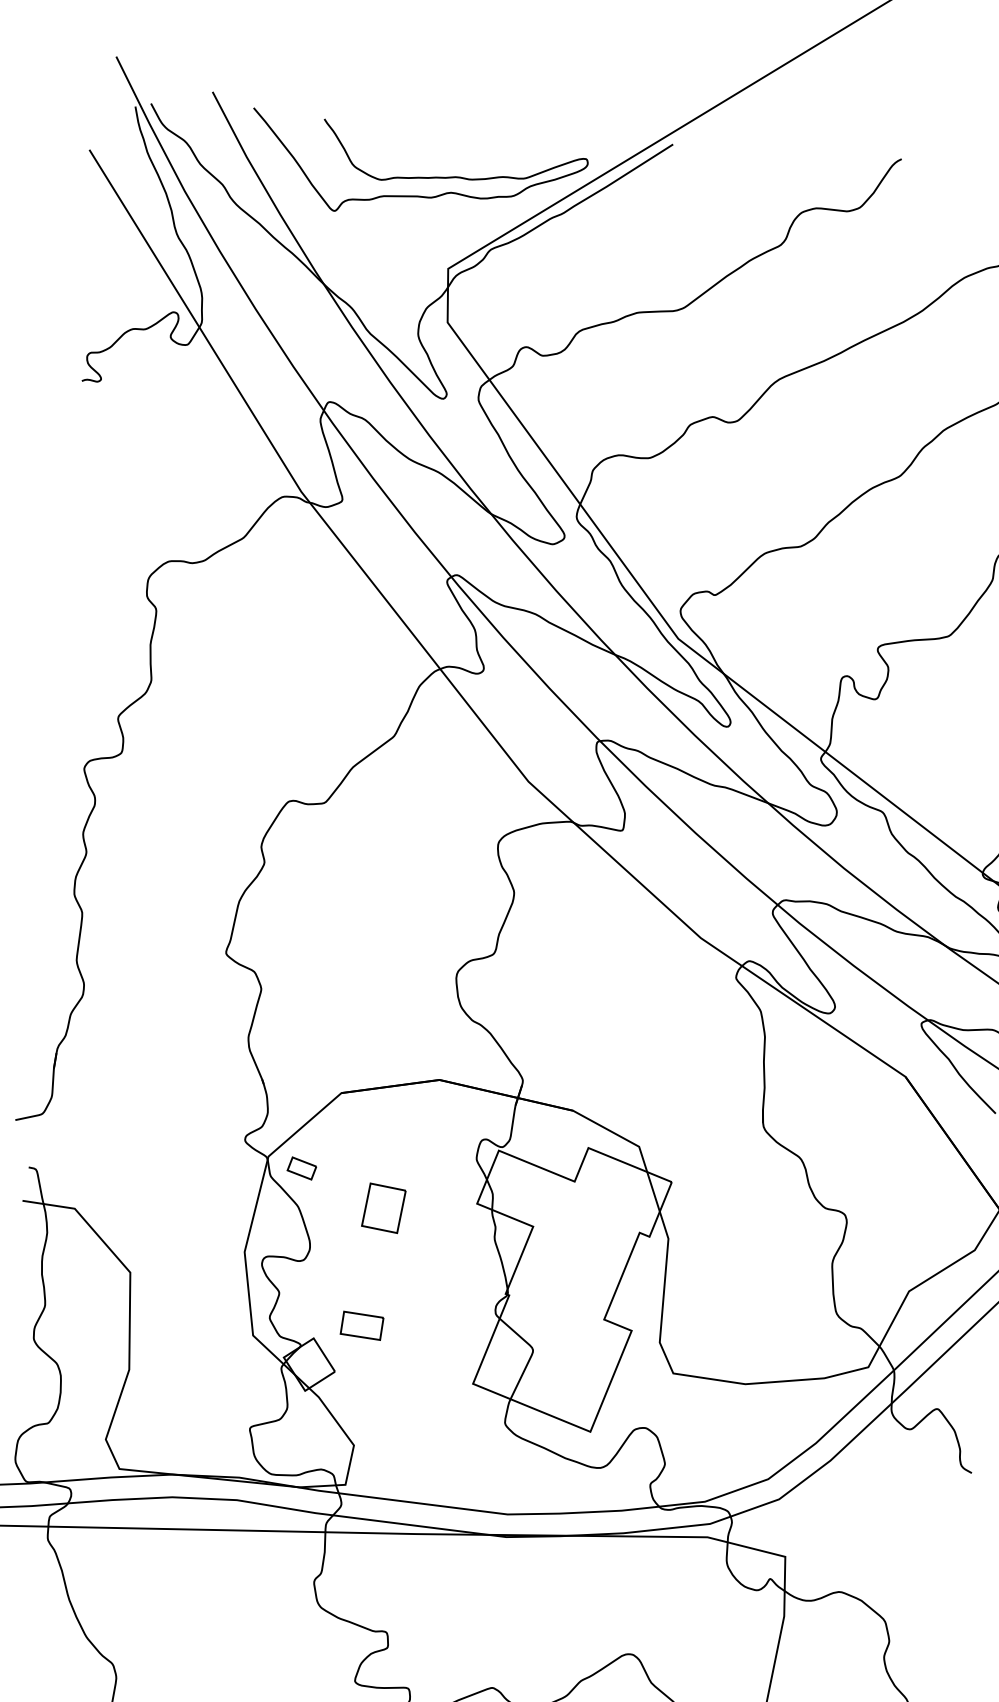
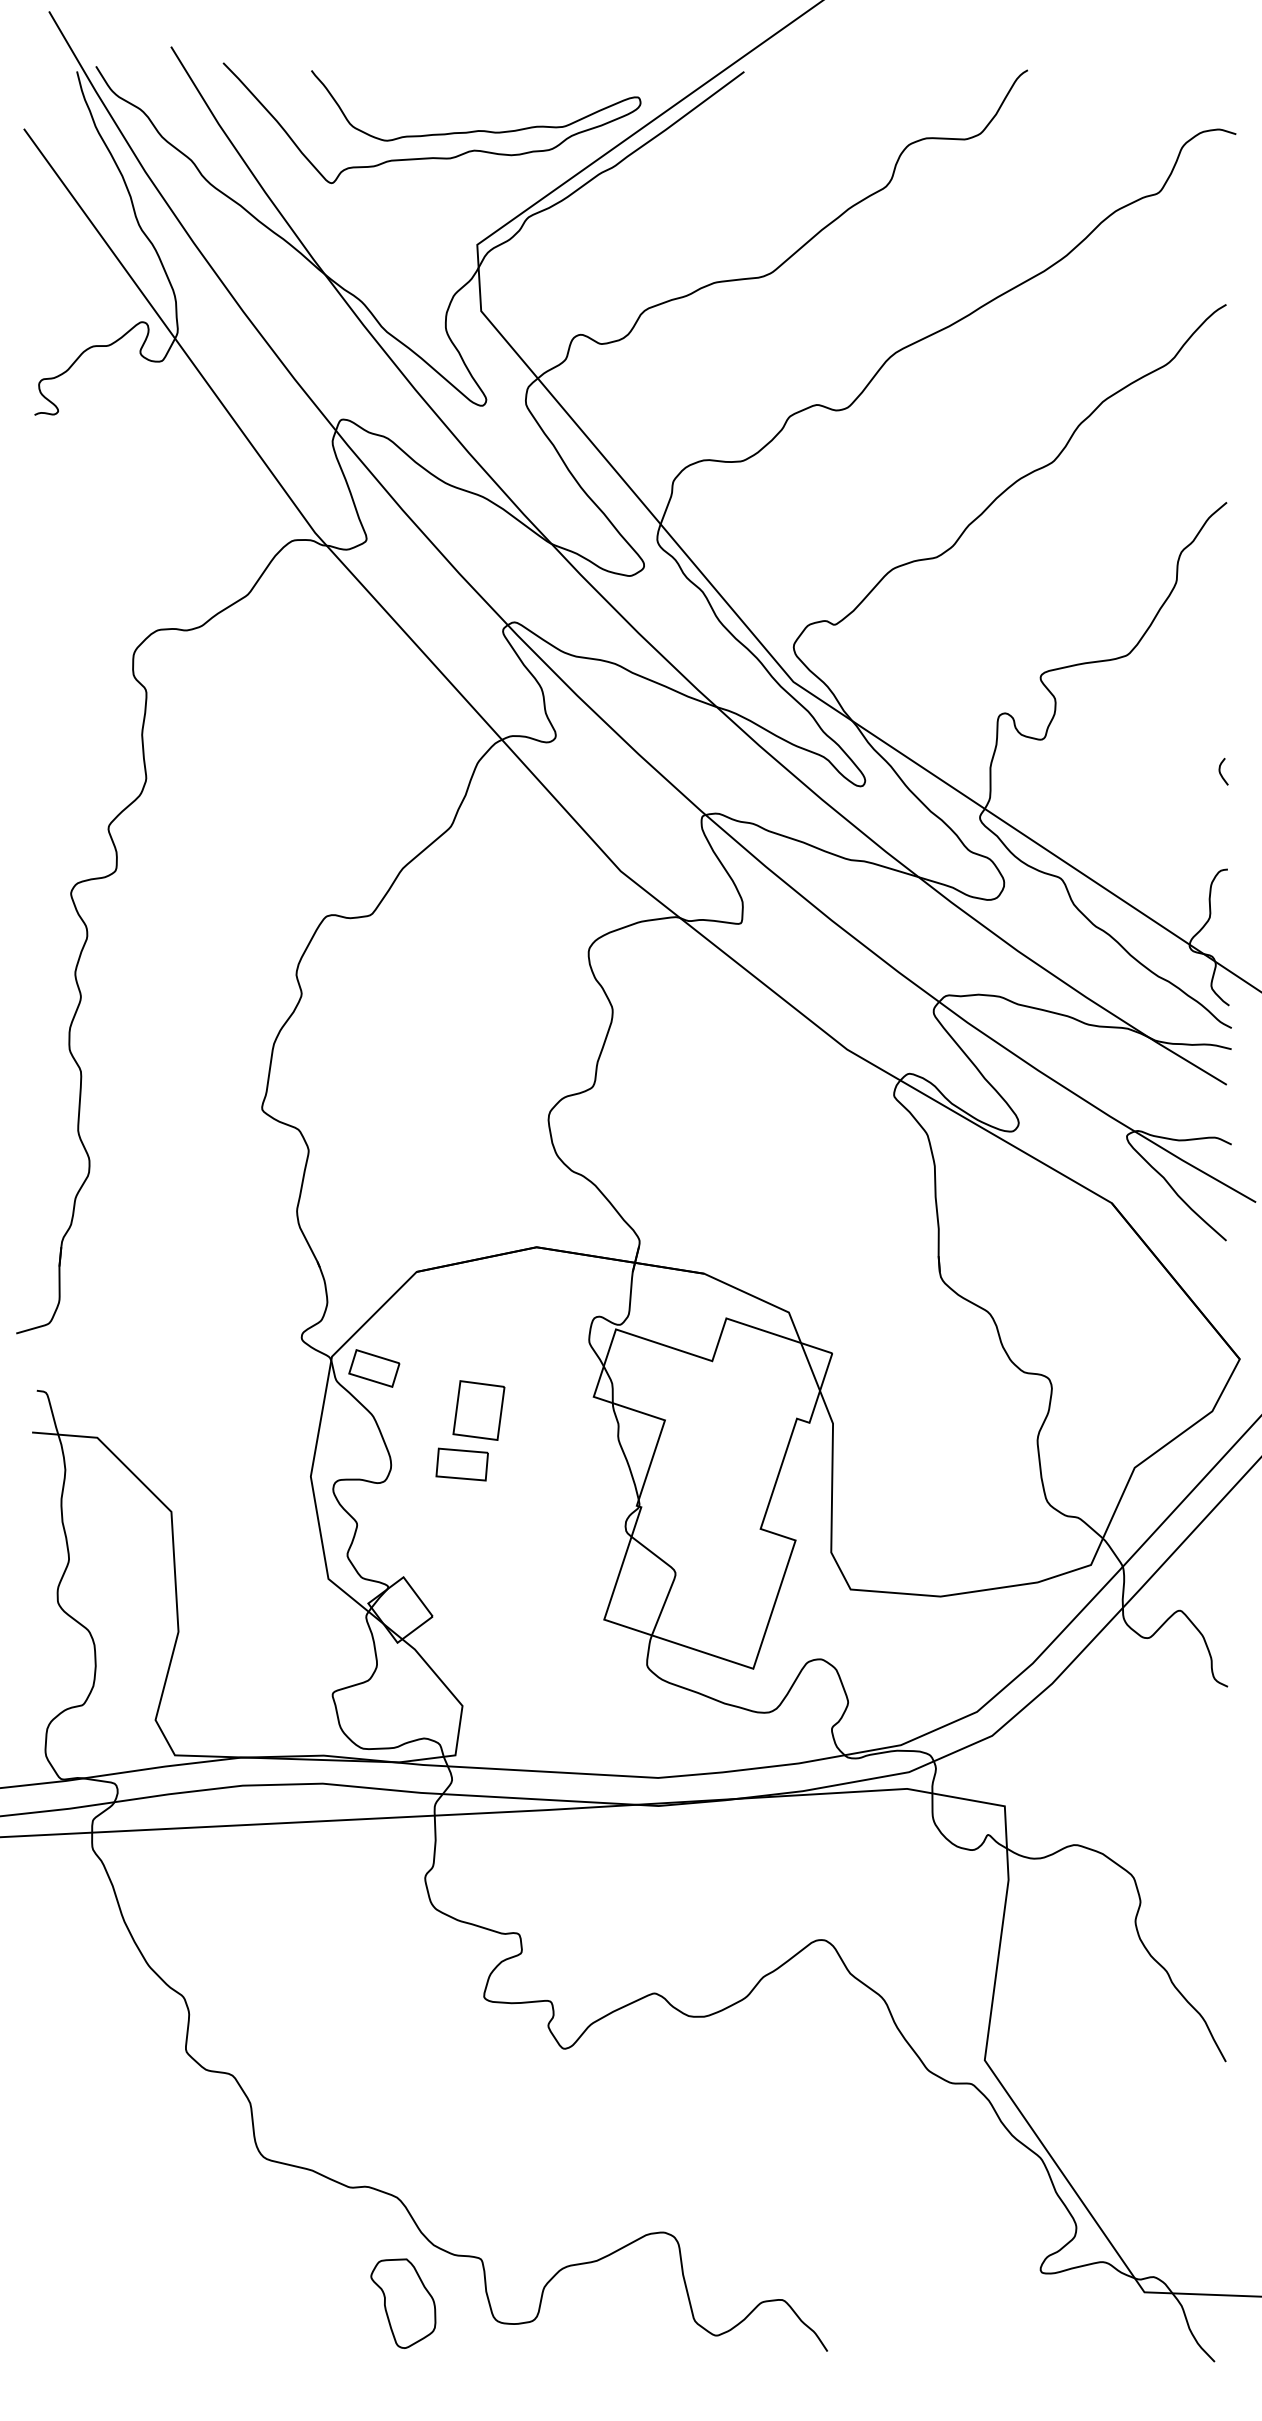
part: (302, 1168) -> (374, 1368), size x1.43
part: (361, 1325) -> (461, 1464), moved

